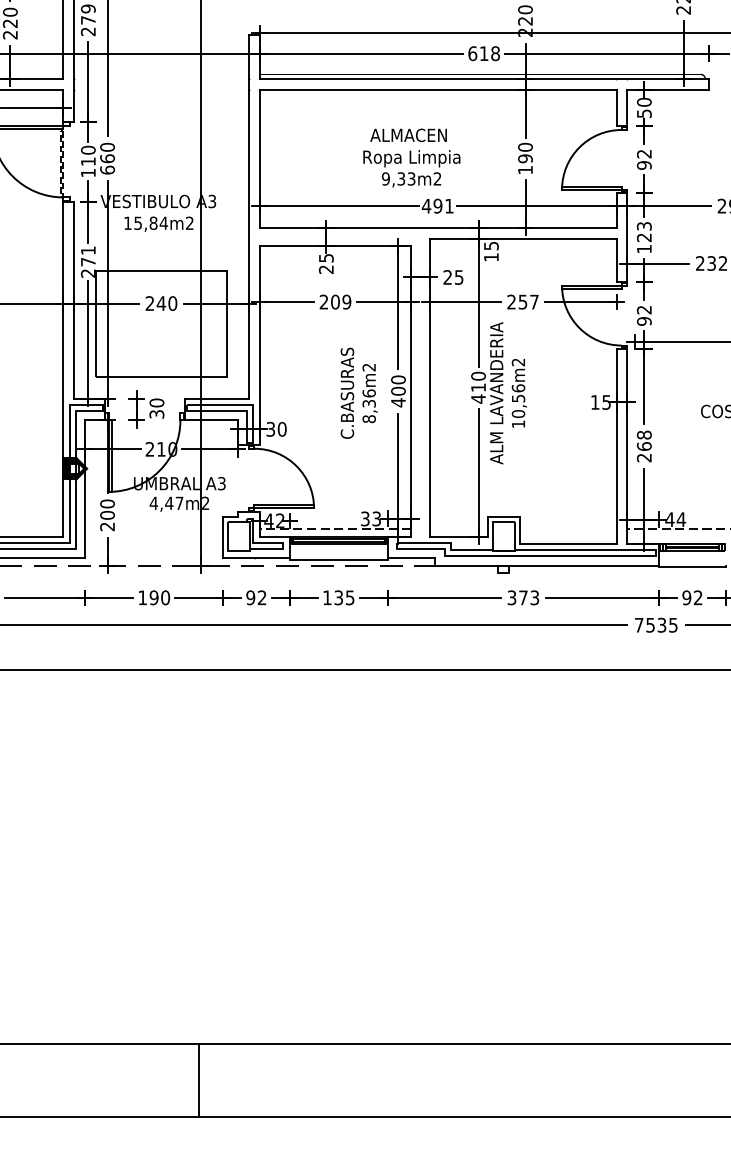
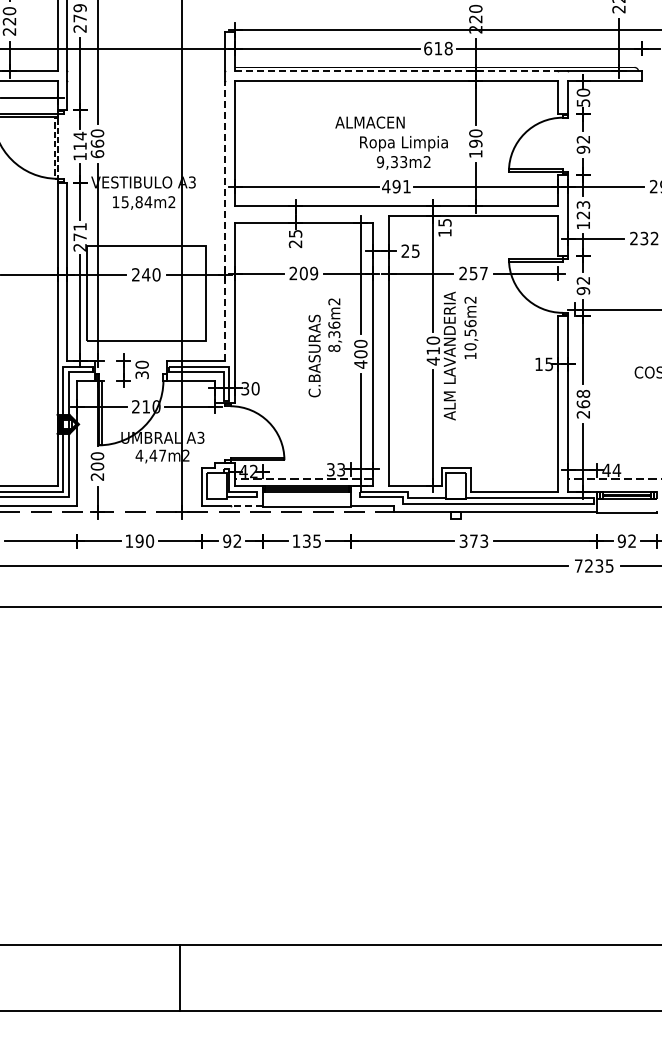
line: (437, 78) -> (396, 71), solid -> dashed
text: (87, 149) -> (79, 135), 110 -> 114
text: (411, 168) -> (403, 152), moved
line: (248, 244) -> (225, 221), solid -> dashed
text: (370, 392) -> (335, 324), moved
text: (519, 393) -> (471, 328), moved
line: (272, 558) -> (246, 505), solid -> dashed
text: (649, 624) -> (588, 565), 7535 -> 7235

